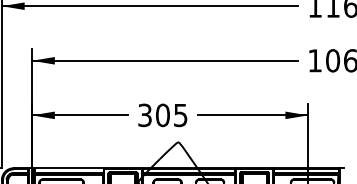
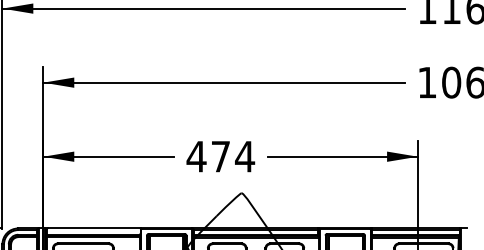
text: (162, 115) -> (220, 156), 305 -> 474

